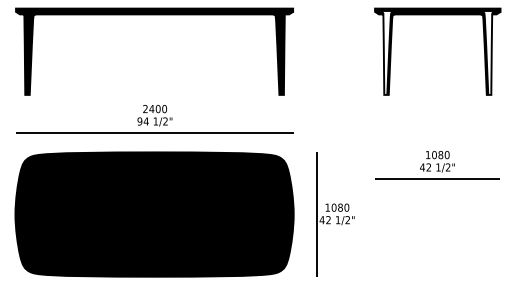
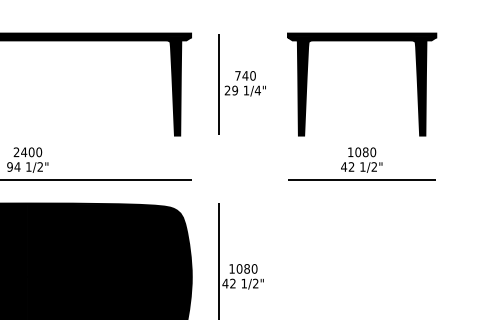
part: (336, 51) -> (242, 84), added
fill: (437, 52) -> (361, 85), added
part: (437, 165) -> (361, 164), moved

